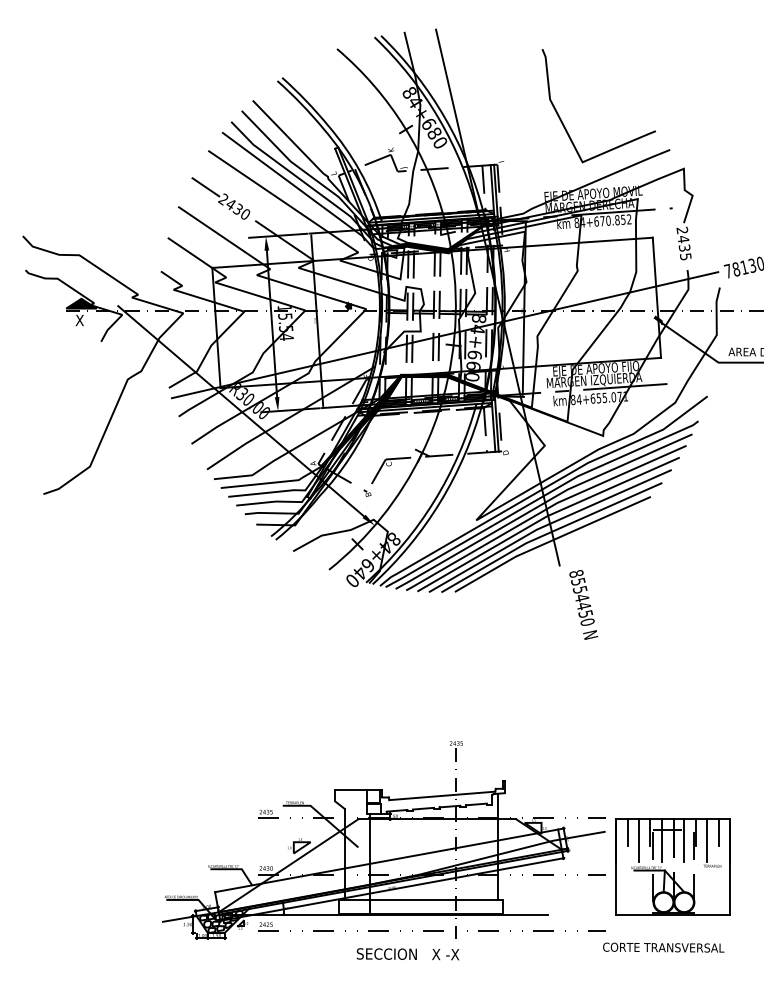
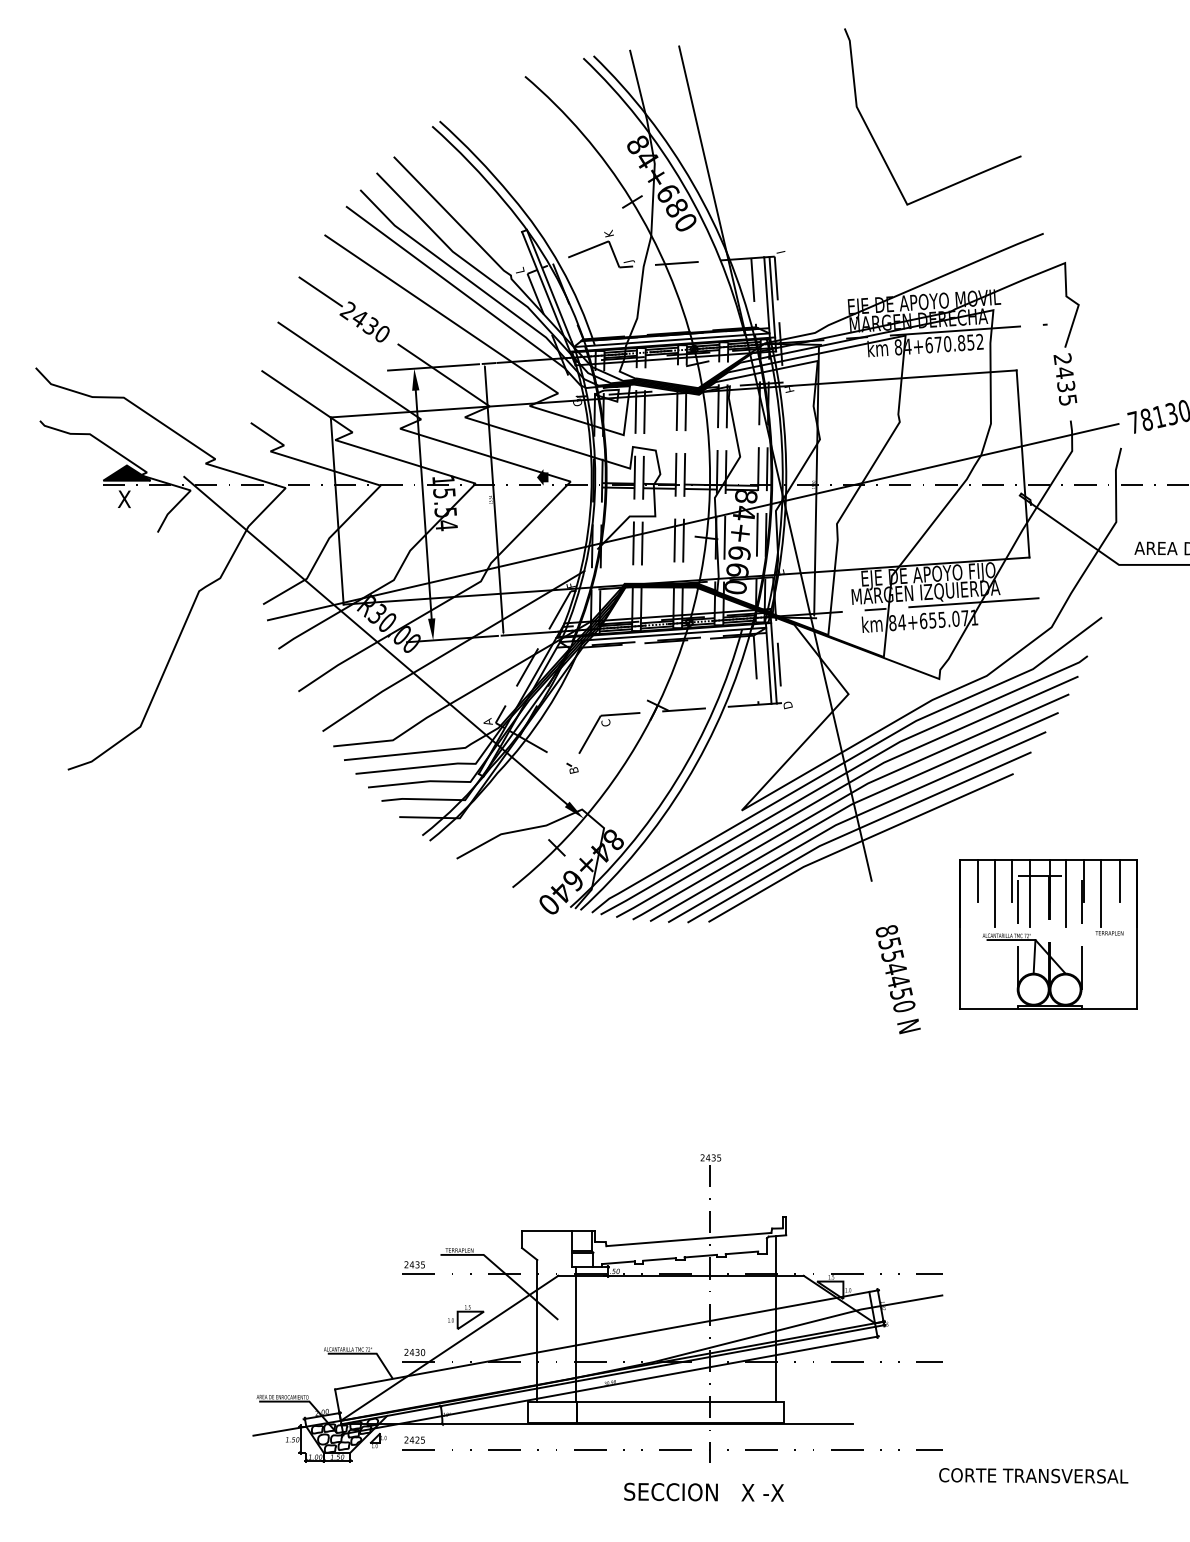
curve: (564, 124) -> (879, 145), moved
text: (583, 604) -> (897, 978), moved
part: (672, 866) -> (1047, 933), moved
text: (407, 954) -> (703, 1492), moved

